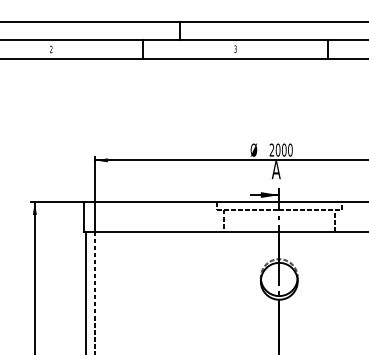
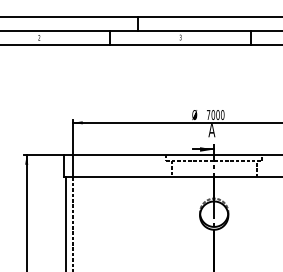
text: (271, 149) -> (208, 114), 2000 -> 7000

